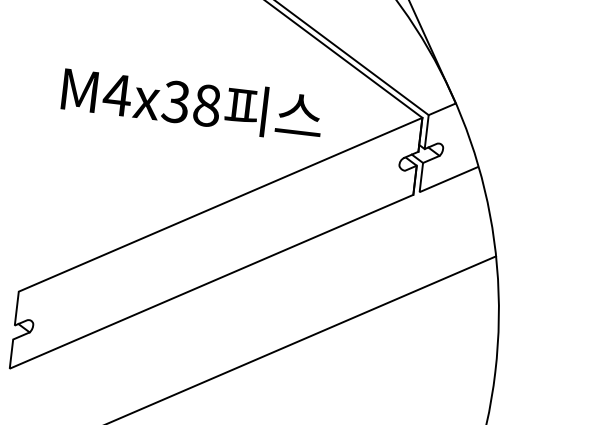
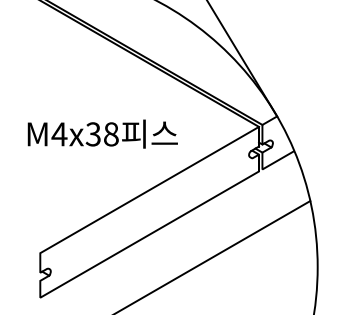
text: (192, 102) -> (102, 133), moved

